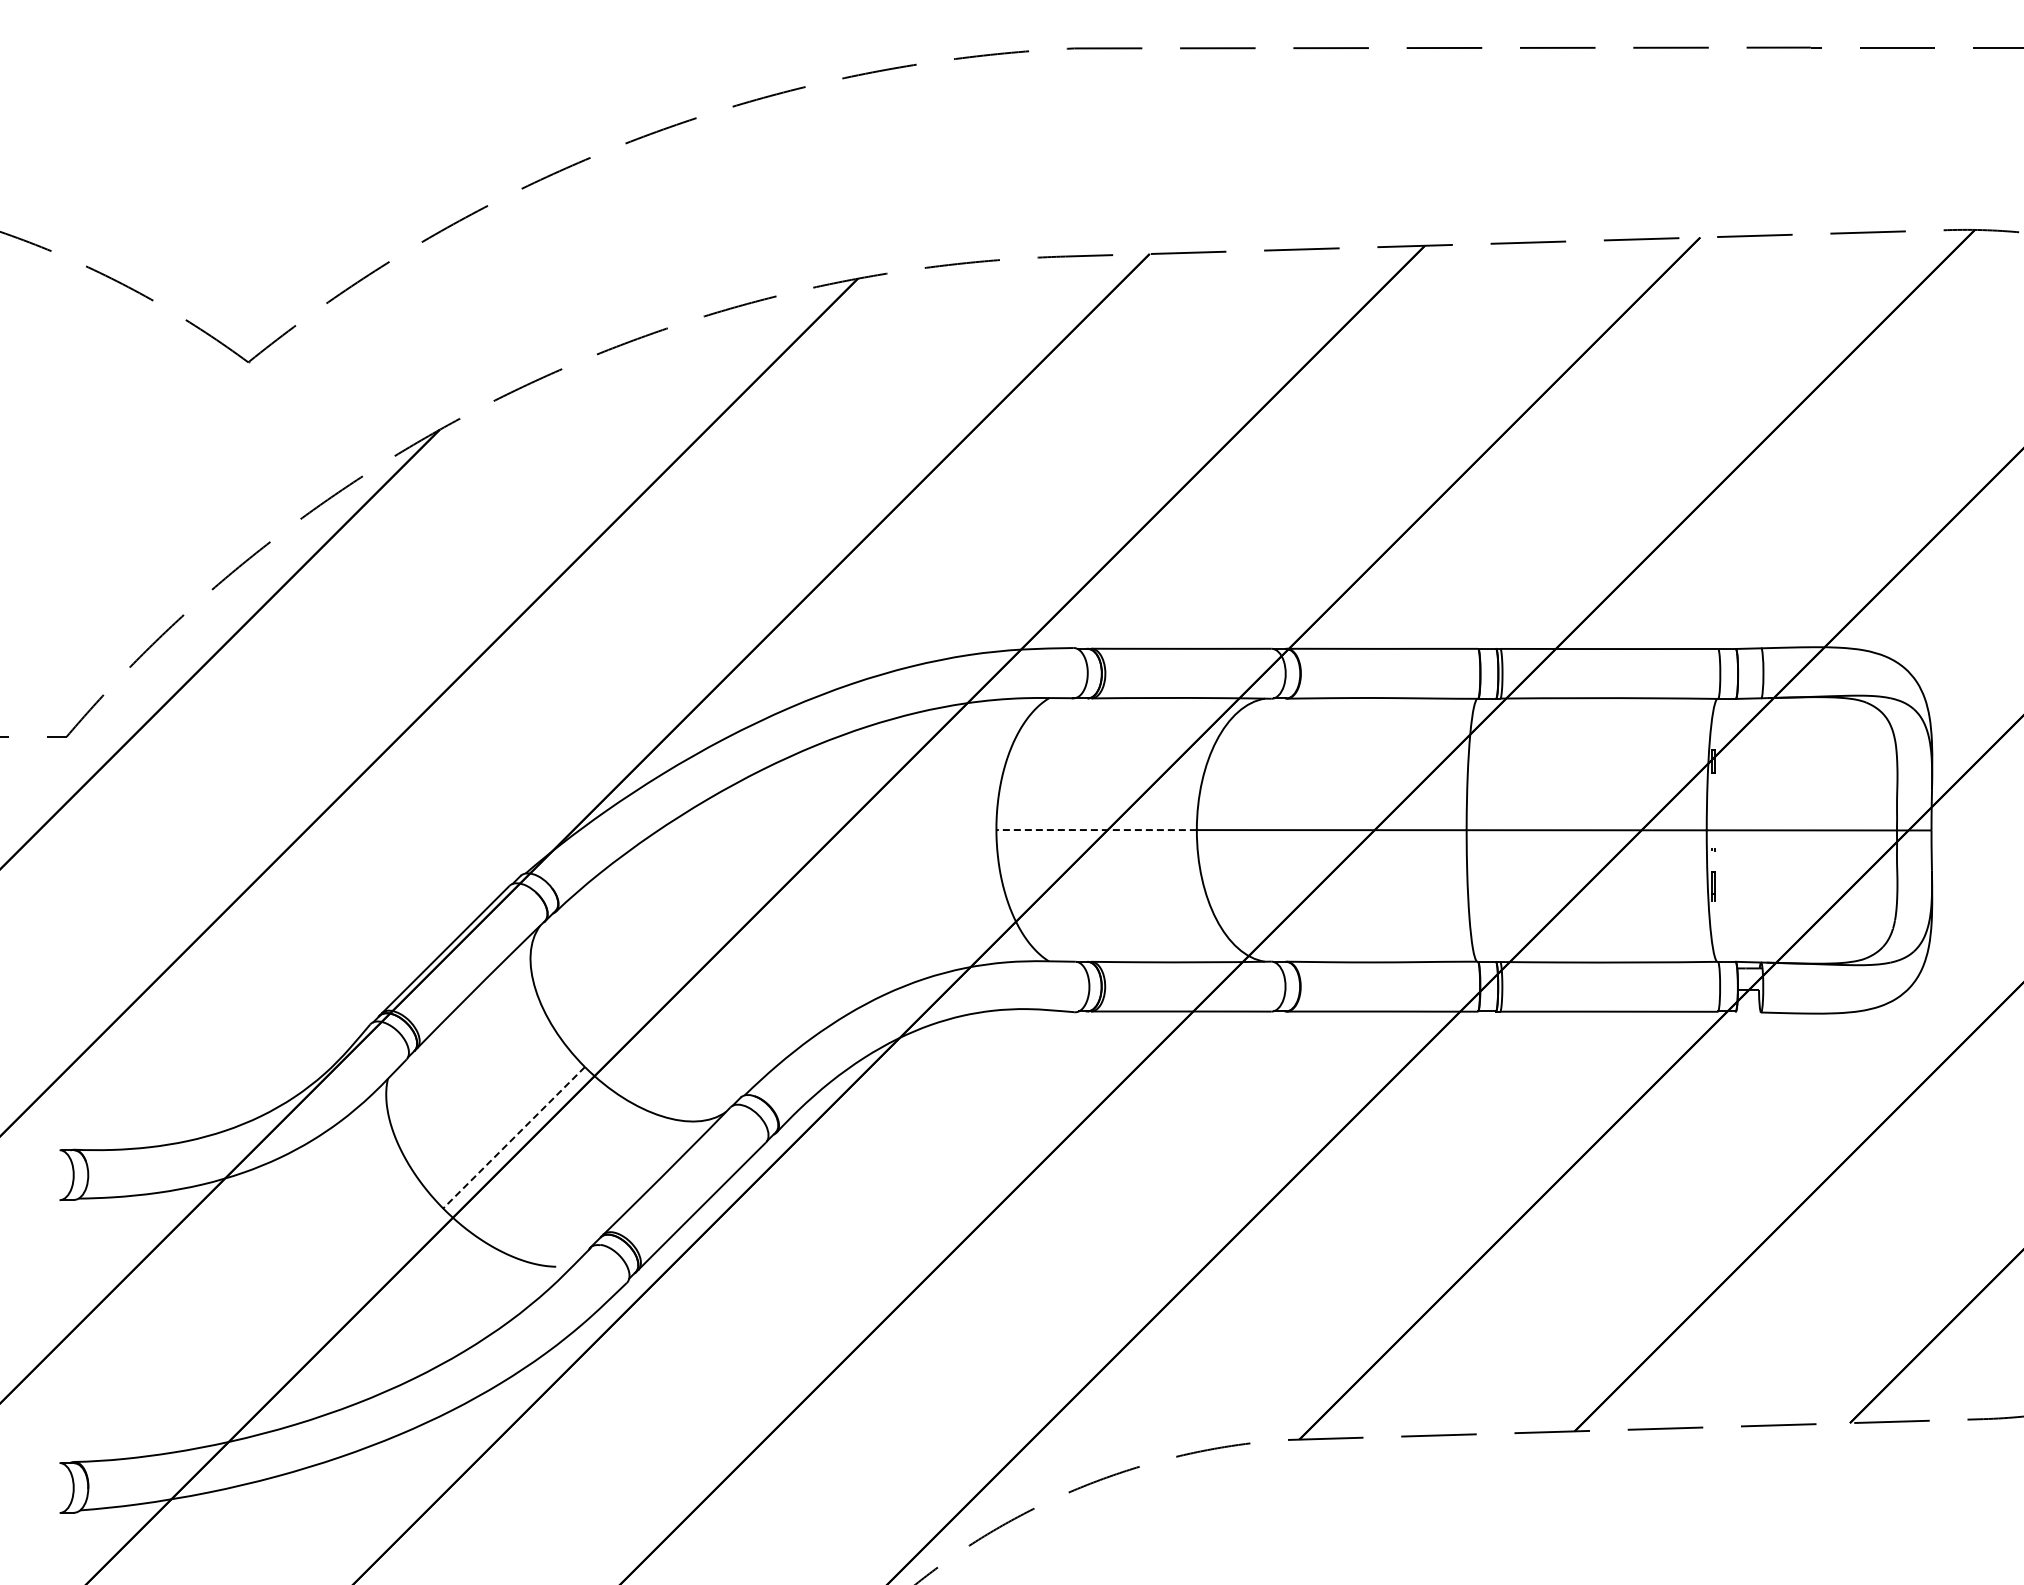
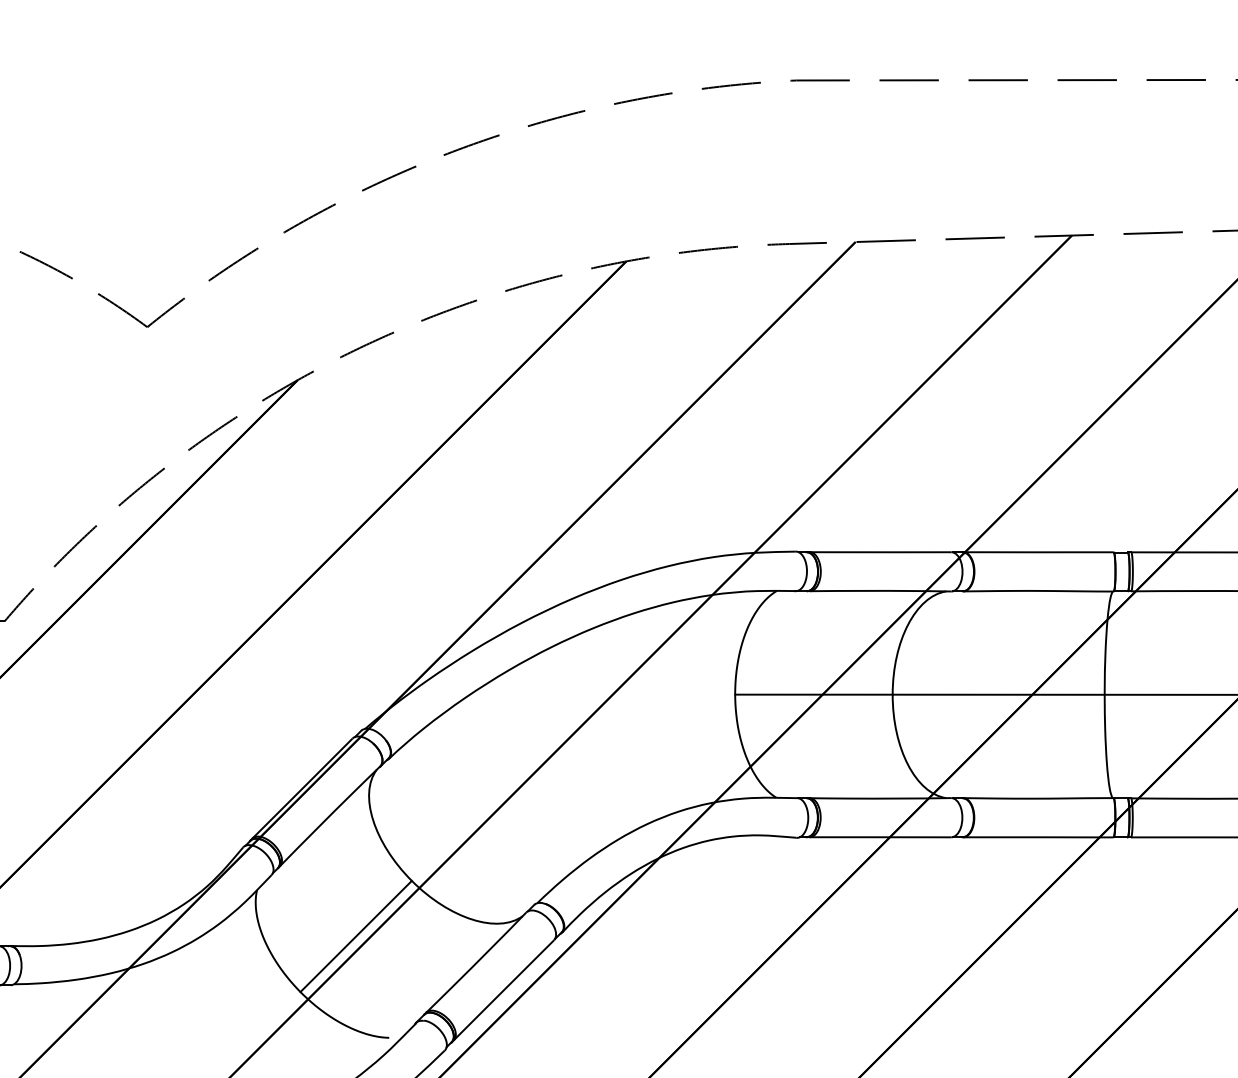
line: (1096, 830) -> (813, 695), dashed -> solid
line: (513, 1138) -> (355, 937), dashed -> solid

